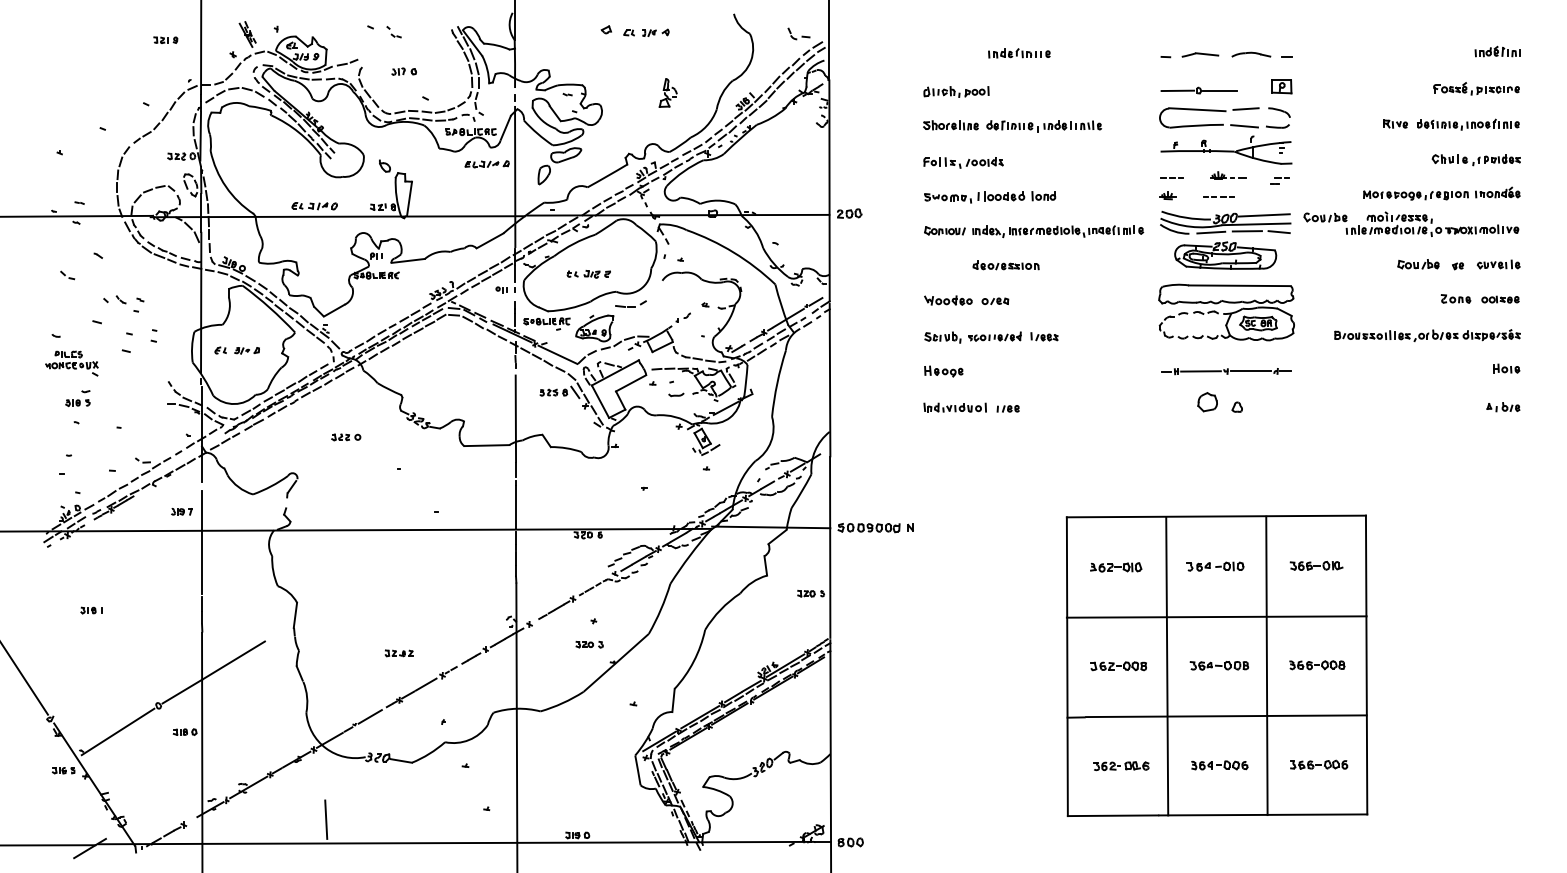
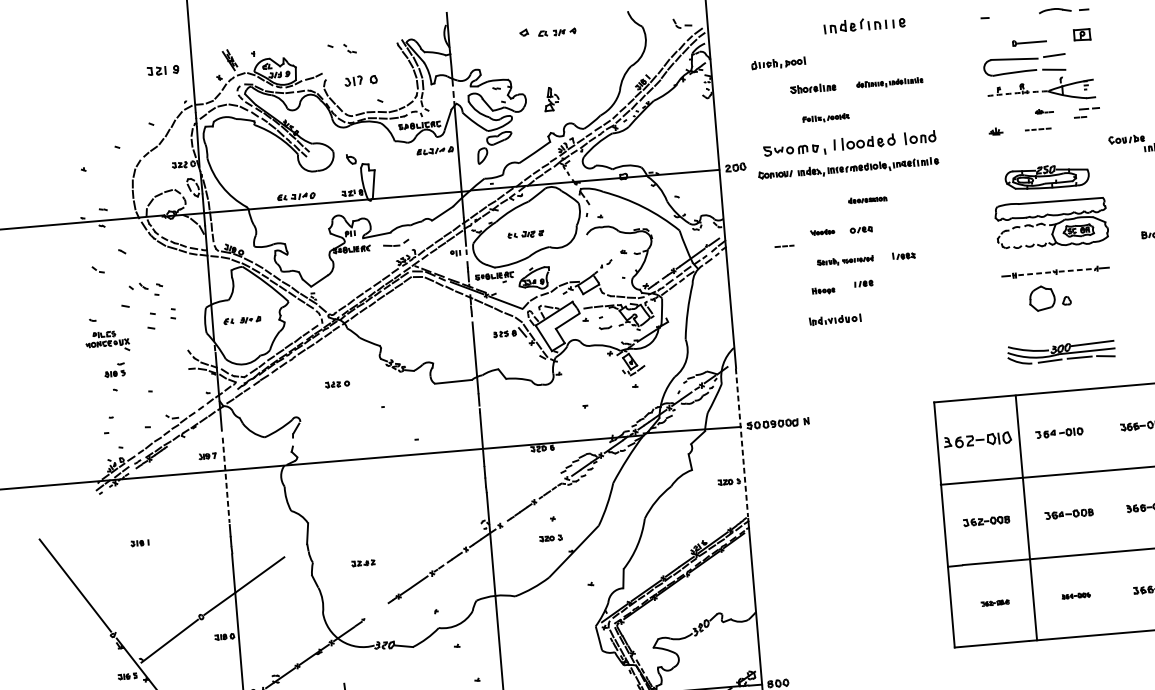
part: (165, 39) -> (162, 69), size x1.6
part: (1019, 53) -> (864, 24), size x1.6
part: (1200, 54) -> (1013, 13), removed
part: (403, 71) -> (360, 80), size x1.6
line: (1177, 90) -> (996, 44), removed
part: (956, 91) -> (778, 63), moved
part: (667, 92) -> (551, 98), moved
part: (1279, 111) -> (1081, 55), removed
part: (1044, 126) -> (890, 83), size x0.7
arc: (1197, 151) -> (1017, 93), solid -> dashed
part: (963, 162) -> (825, 118), size x0.7
part: (1228, 175) -> (1044, 111), size x0.6
line: (1171, 177) -> (784, 246), moved
part: (1279, 180) -> (1086, 111), size x1.6
part: (990, 197) -> (850, 144), size x1.6
part: (1225, 222) -> (1061, 351), moved
part: (1034, 231) -> (849, 169), moved
part: (1005, 265) -> (867, 199), size x0.7
part: (948, 300) -> (822, 232), size x0.6
part: (630, 303) -> (395, 242), moved
part: (972, 337) -> (844, 261), size x0.7
part: (943, 371) -> (823, 290), size x0.7
line: (1201, 371) -> (1035, 273), solid -> dashed
line: (1251, 371) -> (1076, 270), solid -> dashed
part: (1207, 402) -> (1042, 298), size x1.6
part: (1007, 408) -> (863, 283), moved
line: (202, 542) -> (226, 480), solid -> dashed
line: (830, 547) -> (742, 442), solid -> dashed
part: (1116, 567) -> (978, 440), size x1.6
part: (398, 653) -> (362, 563), moved
line: (1266, 665) -> (1107, 510), removed
line: (369, 716) -> (375, 611), removed
part: (1219, 765) -> (1075, 595), size x0.6
part: (1121, 766) -> (995, 603), size x0.6

